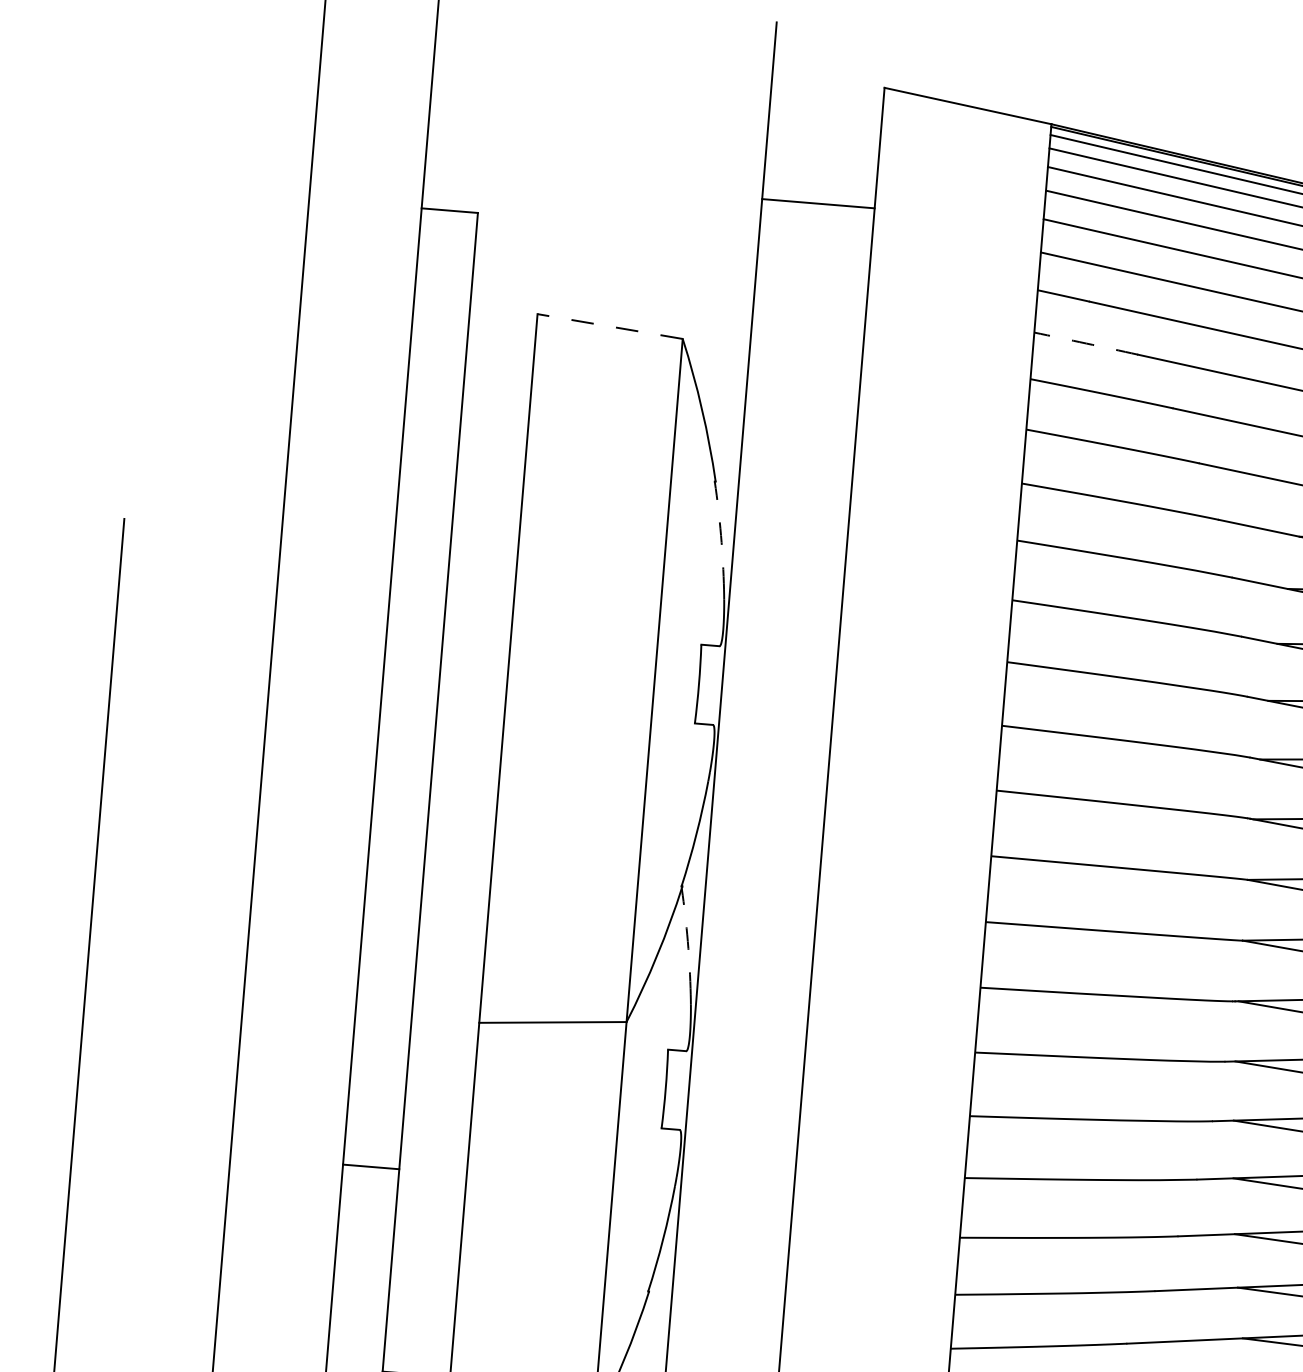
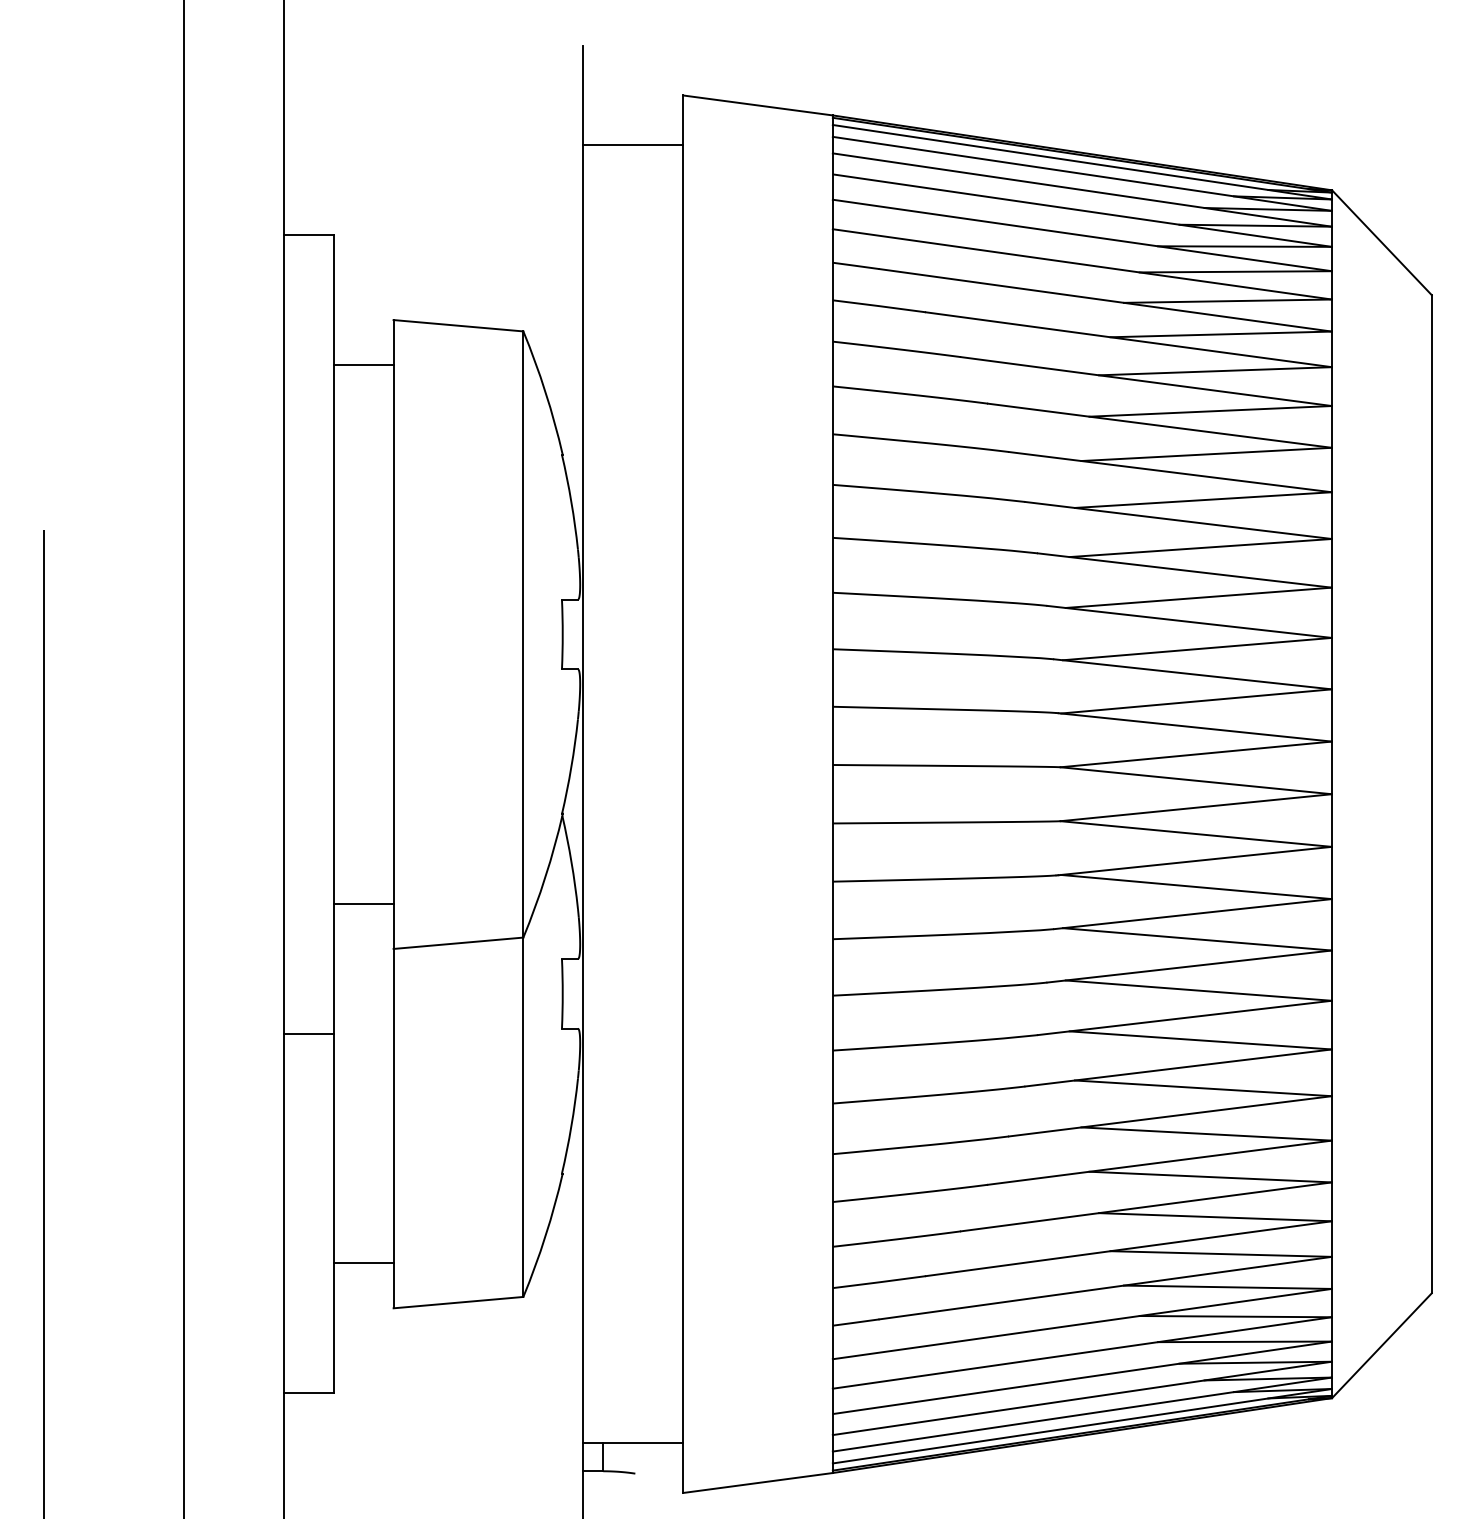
line: (818, 203) -> (633, 145), moved
line: (610, 326) -> (458, 325), dashed -> solid
arc: (1086, 343) -> (879, 306), dashed -> solid
line: (499, 361) -> (363, 364), added
arc: (721, 536) -> (571, 502), dashed -> solid
arc: (687, 941) -> (571, 862), dashed -> solid
line: (449, 969) -> (363, 904), added
line: (370, 1166) -> (308, 1033), moved

